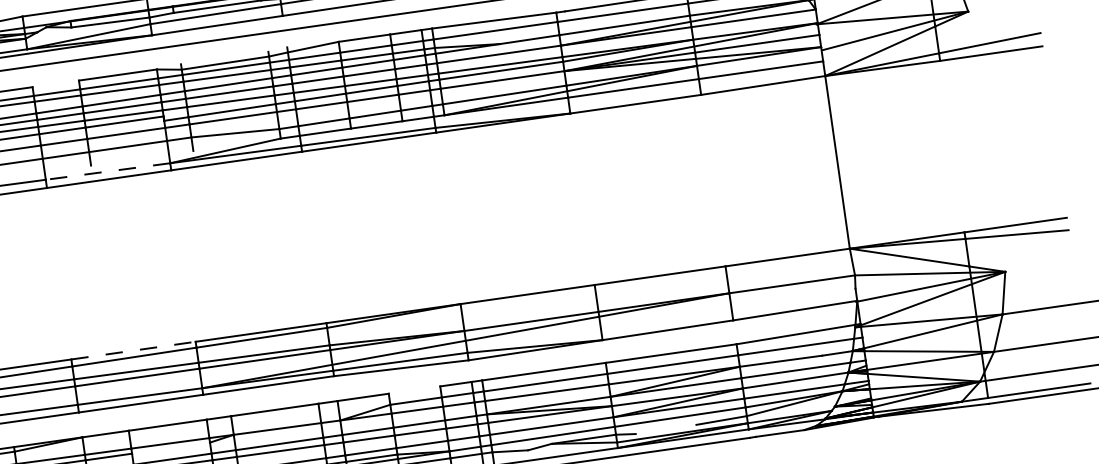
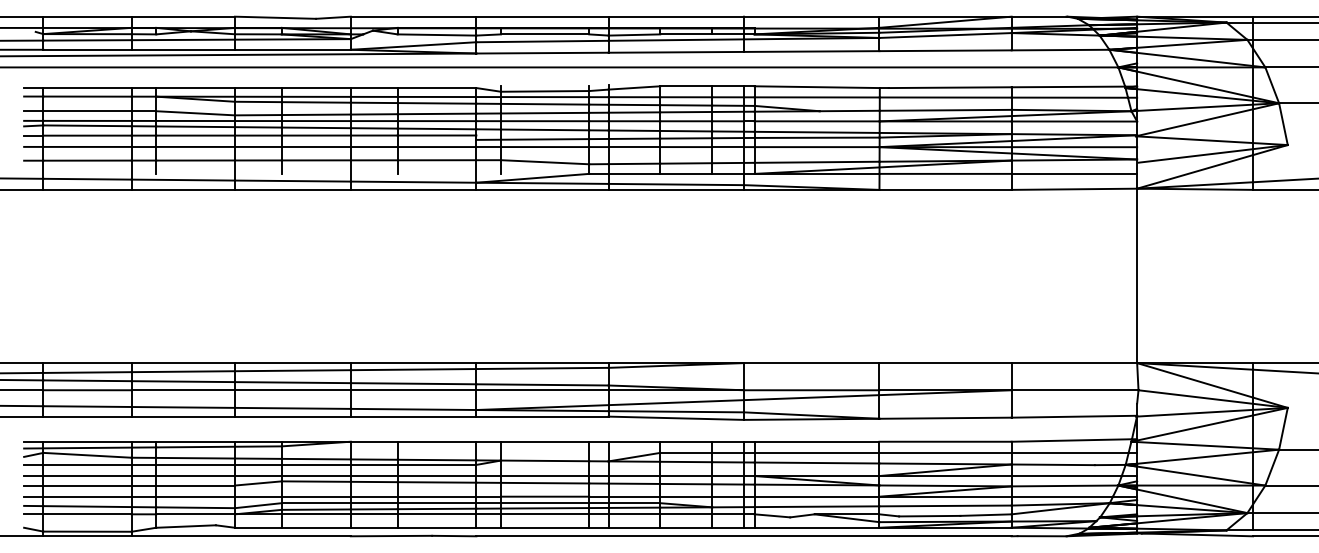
line: (55, 84) -> (373, 88), added
line: (107, 171) -> (413, 182), dashed -> solid
line: (133, 351) -> (413, 363), dashed -> solid
line: (414, 389) -> (686, 441), added
line: (665, 428) -> (929, 515), added
line: (170, 447) -> (436, 464), added

